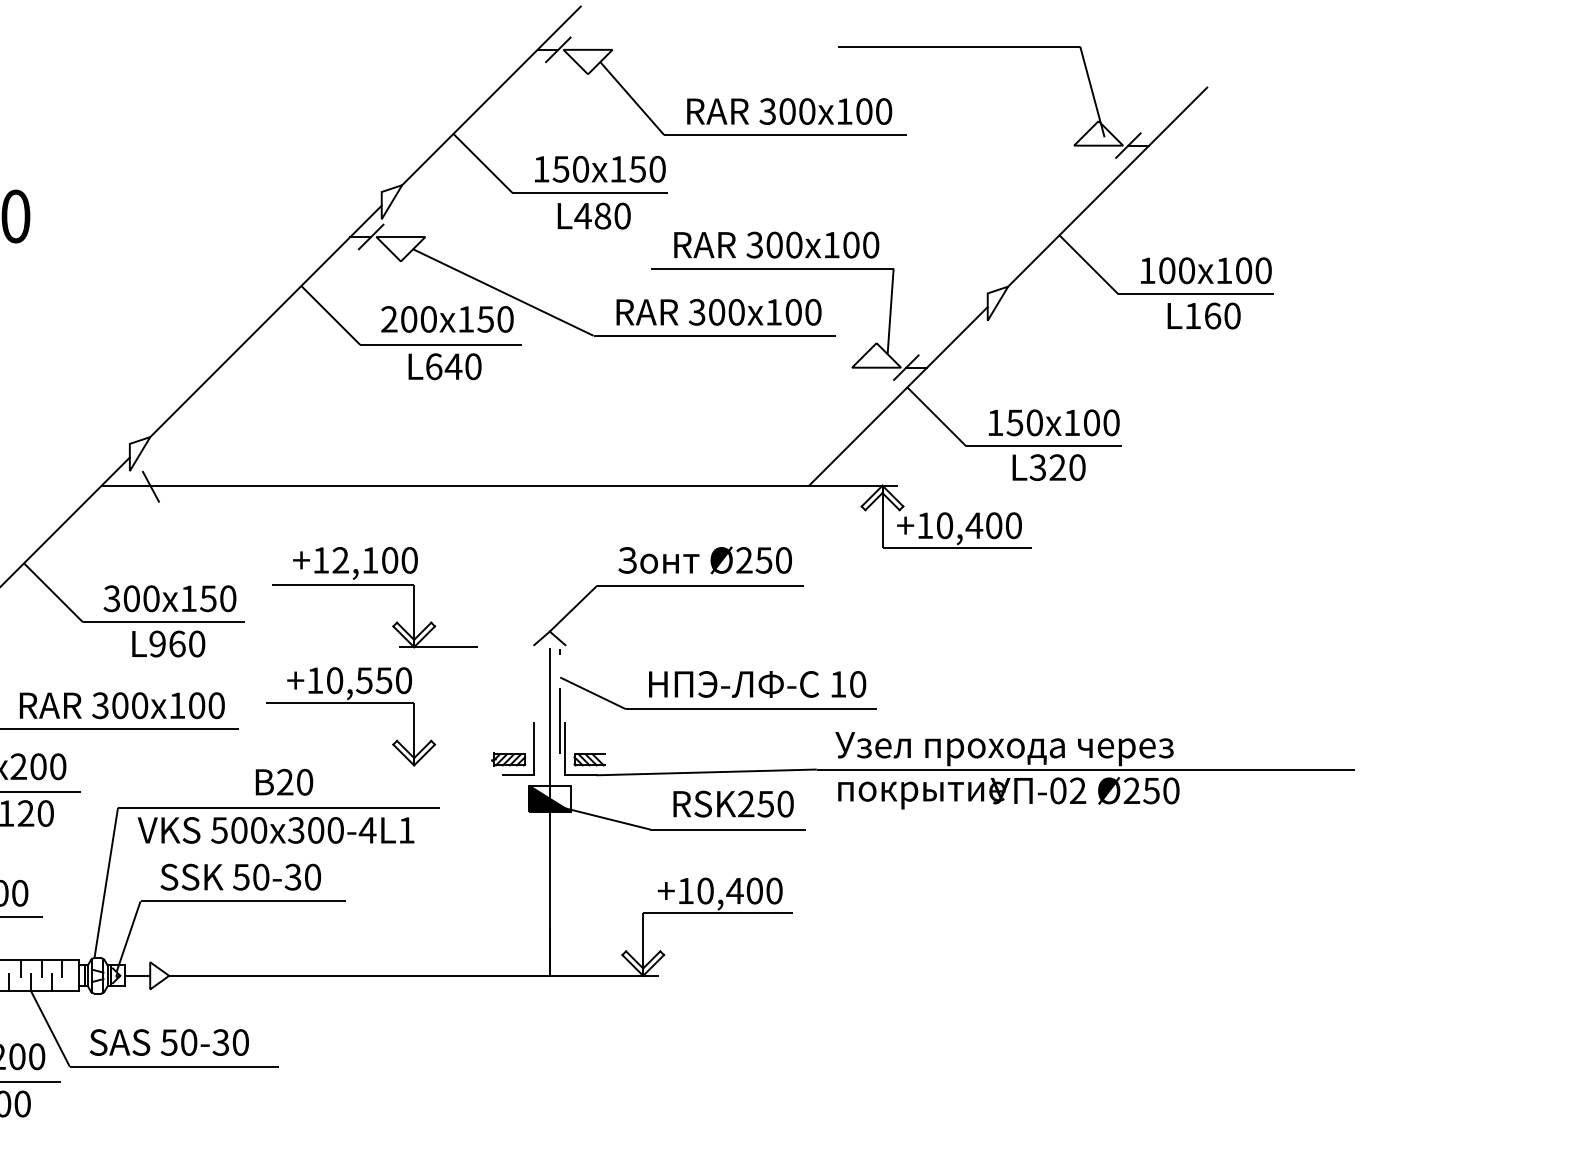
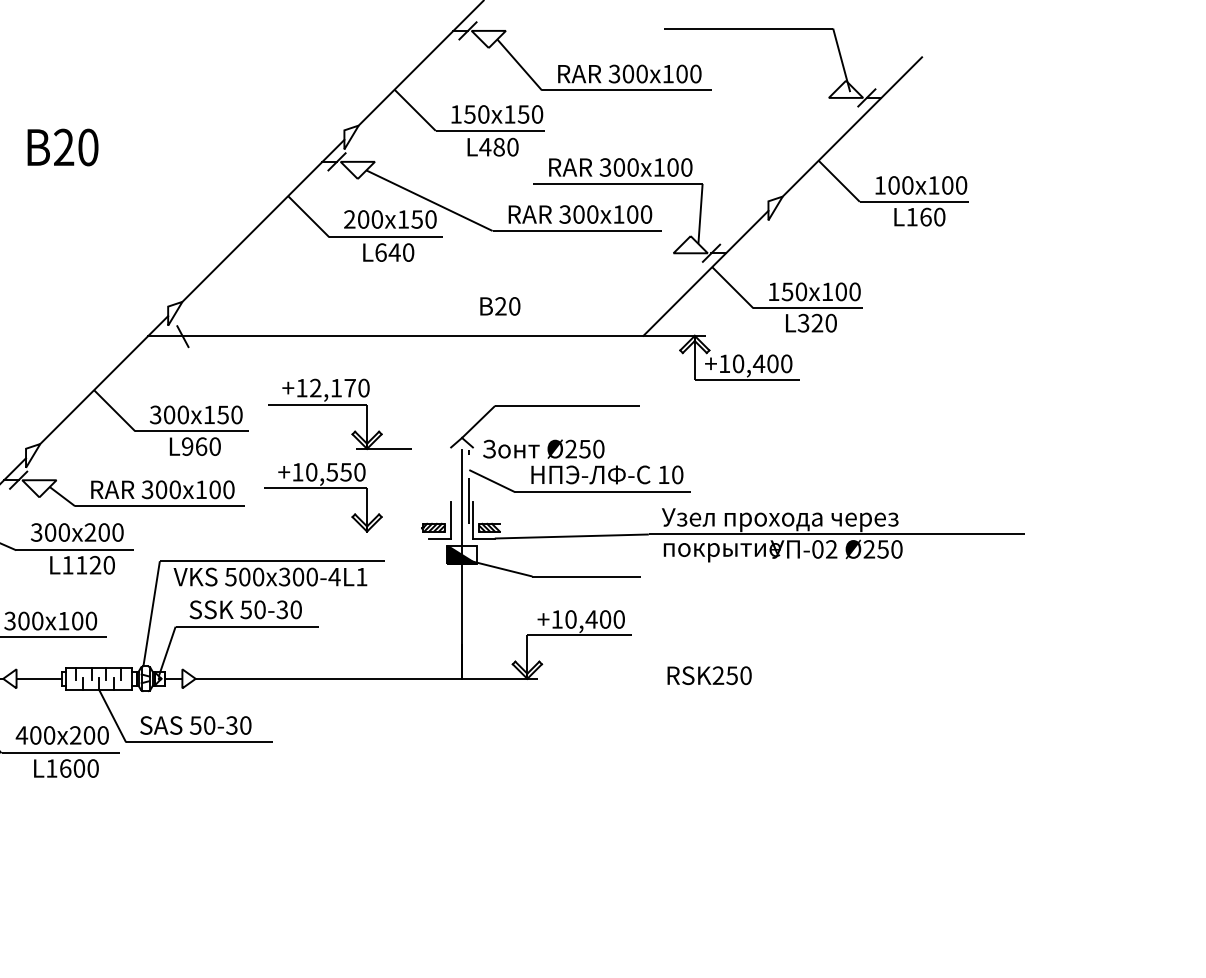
text: (389, 559) -> (349, 387), +12,100 -> +12,170
text: (704, 559) -> (543, 448), moved
text: (284, 782) -> (500, 306), moved
text: (733, 803) -> (709, 675), moved

